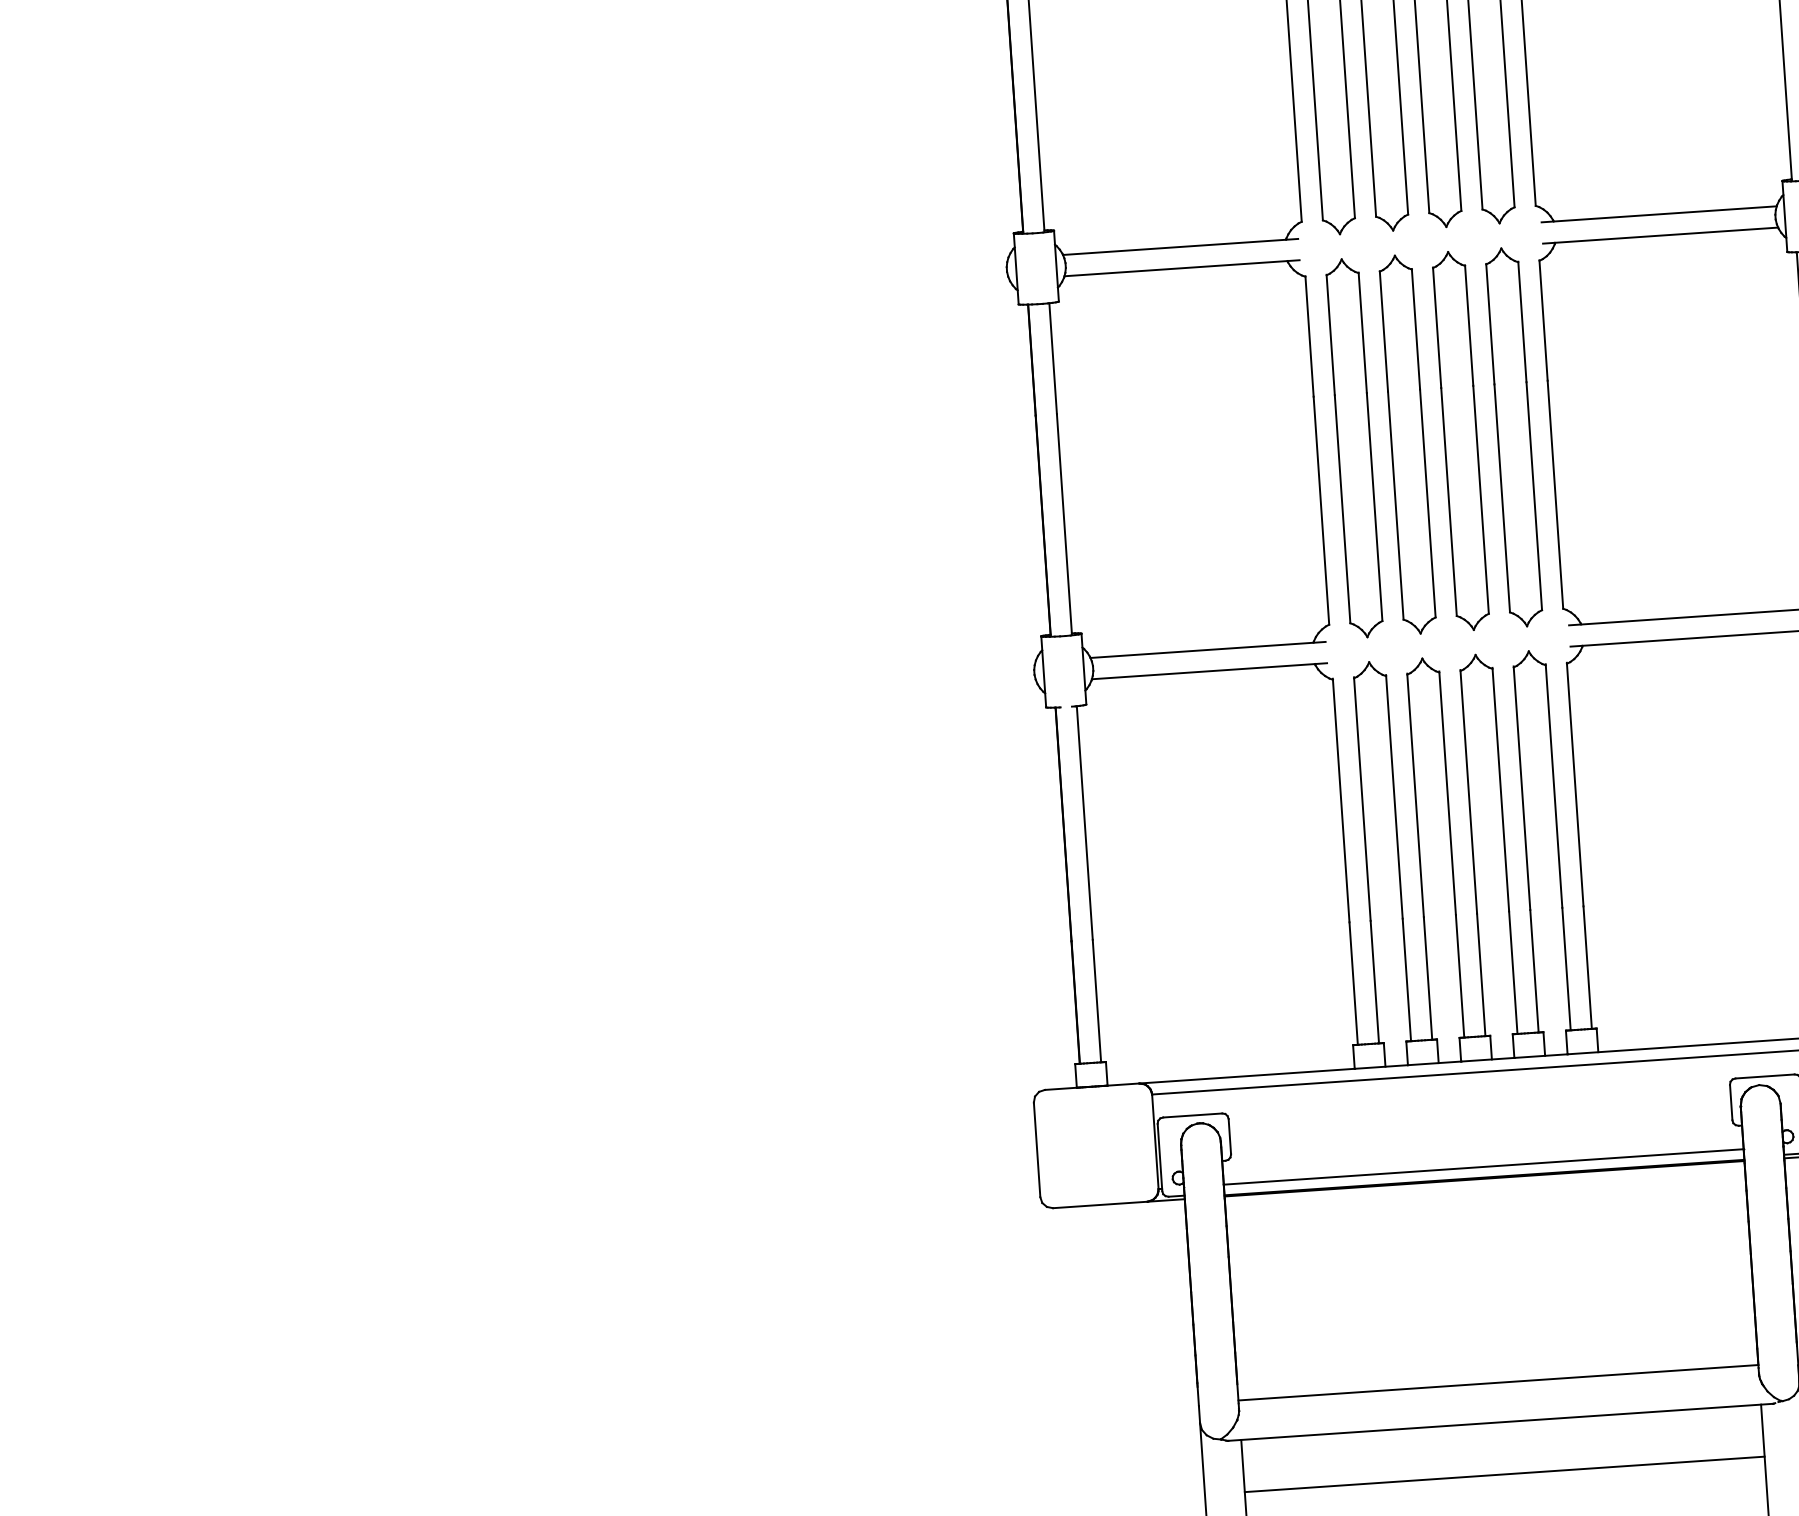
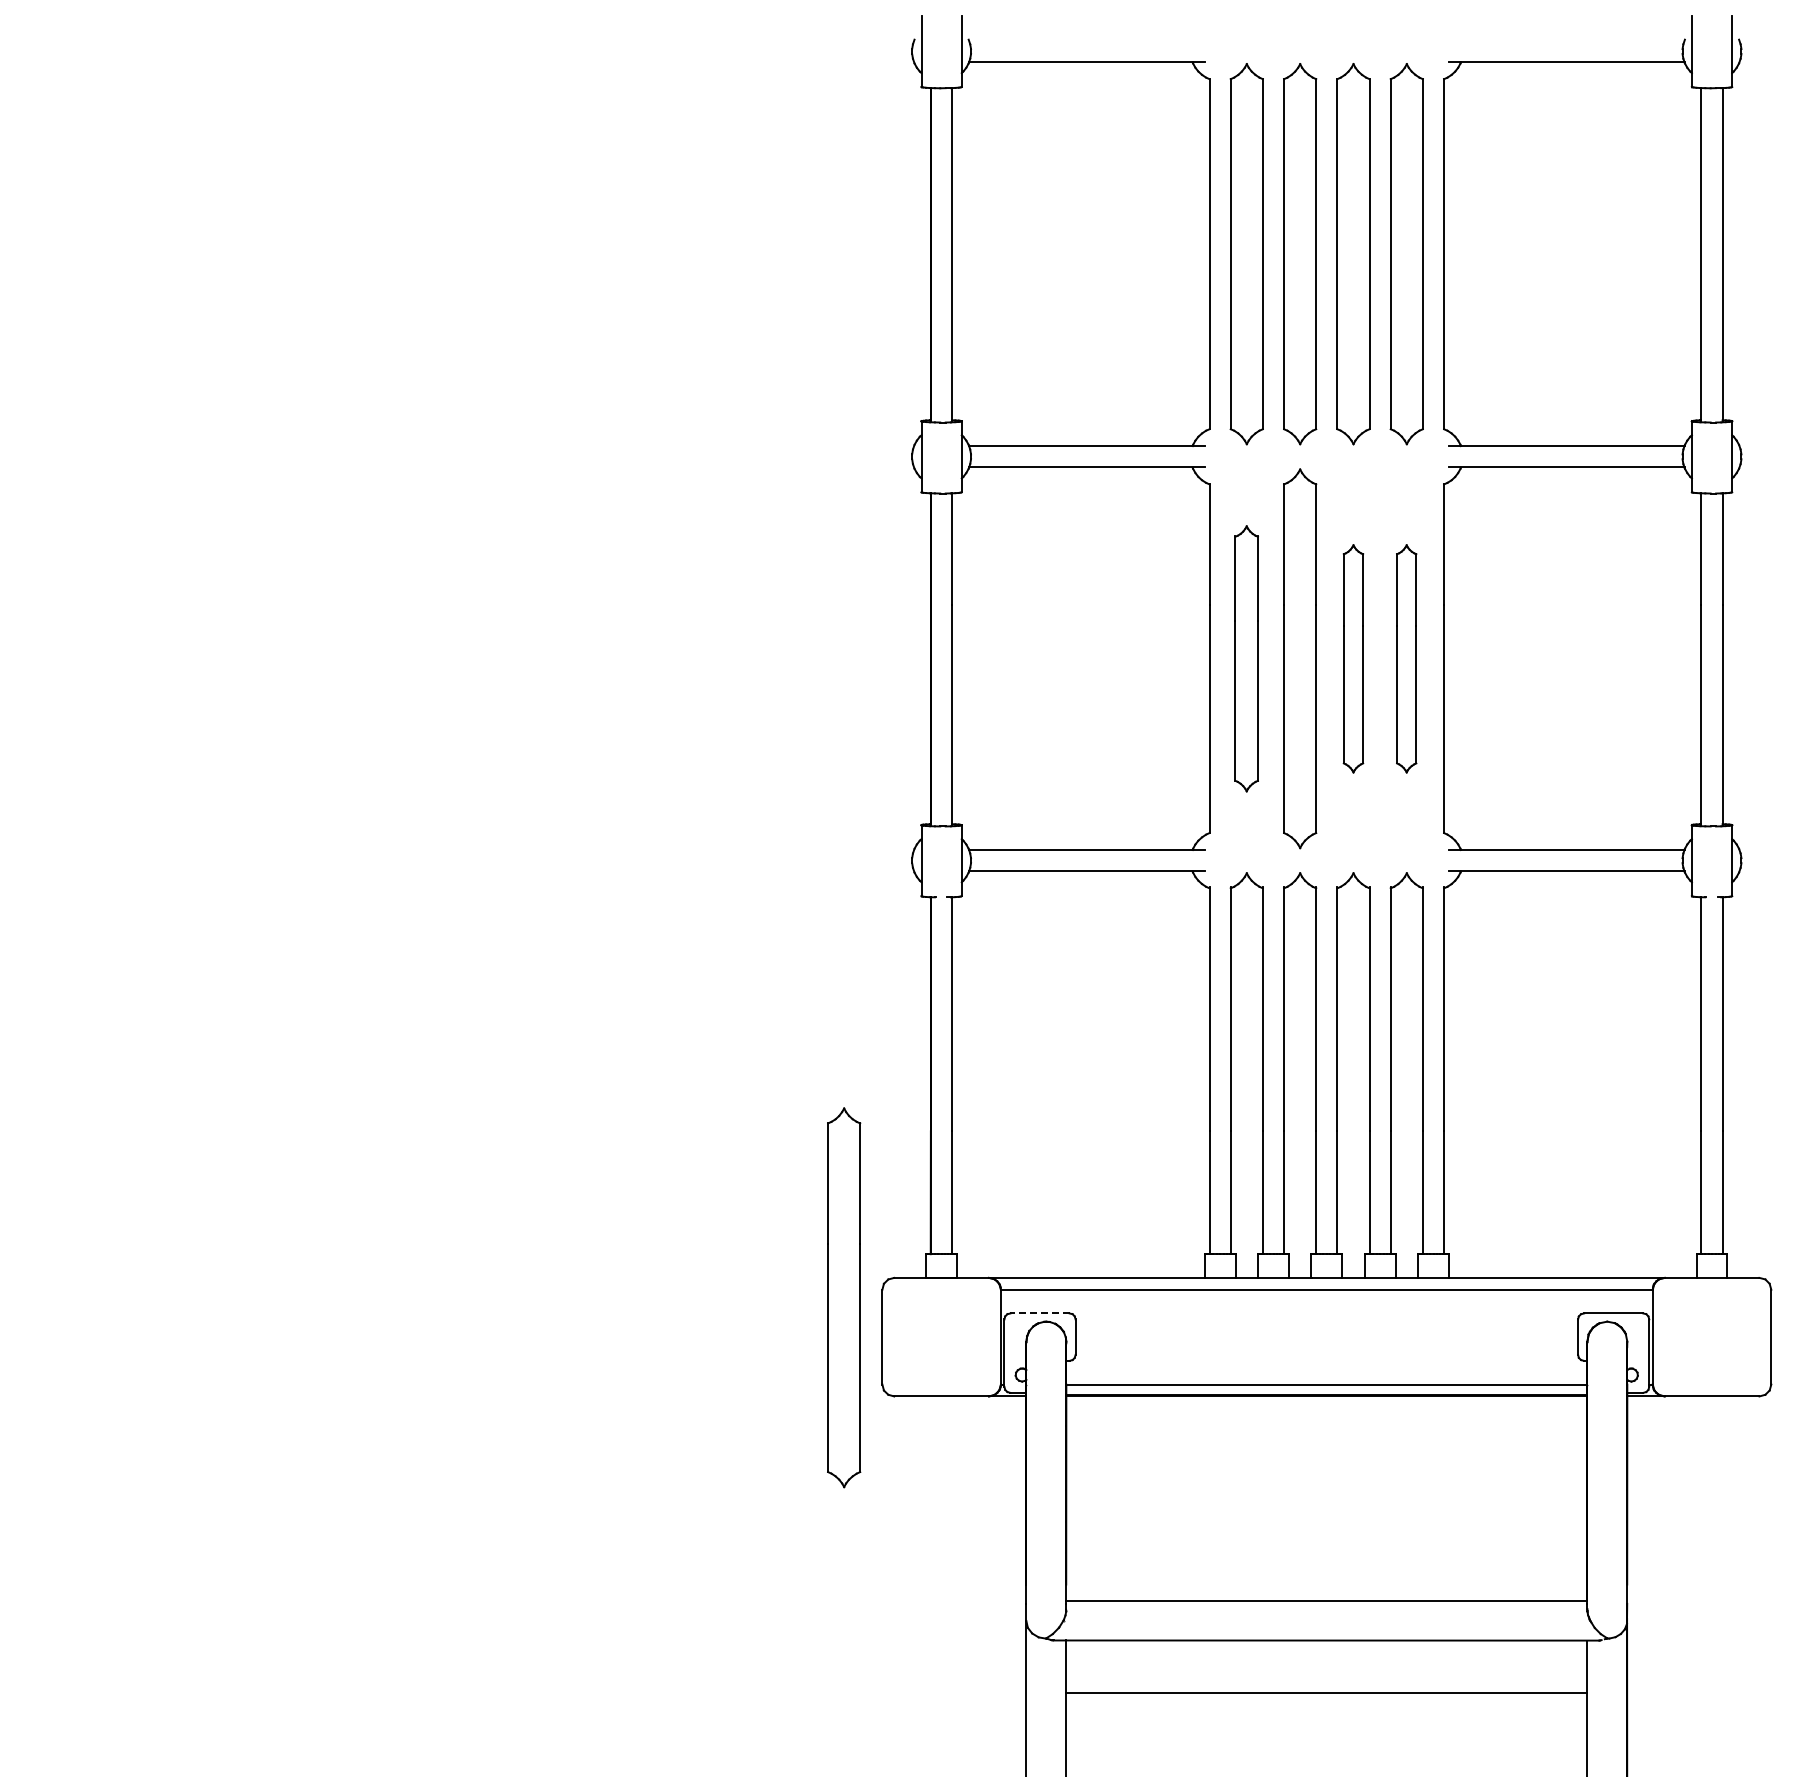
part: (1513, 437) -> (1406, 658), size x0.6
part: (1460, 440) -> (1353, 658), size x0.6
part: (1354, 448) -> (1246, 658), size x0.7
part: (996, 1112) -> (844, 1297), added
line: (1193, 1115) -> (1040, 1313), solid -> dashed

